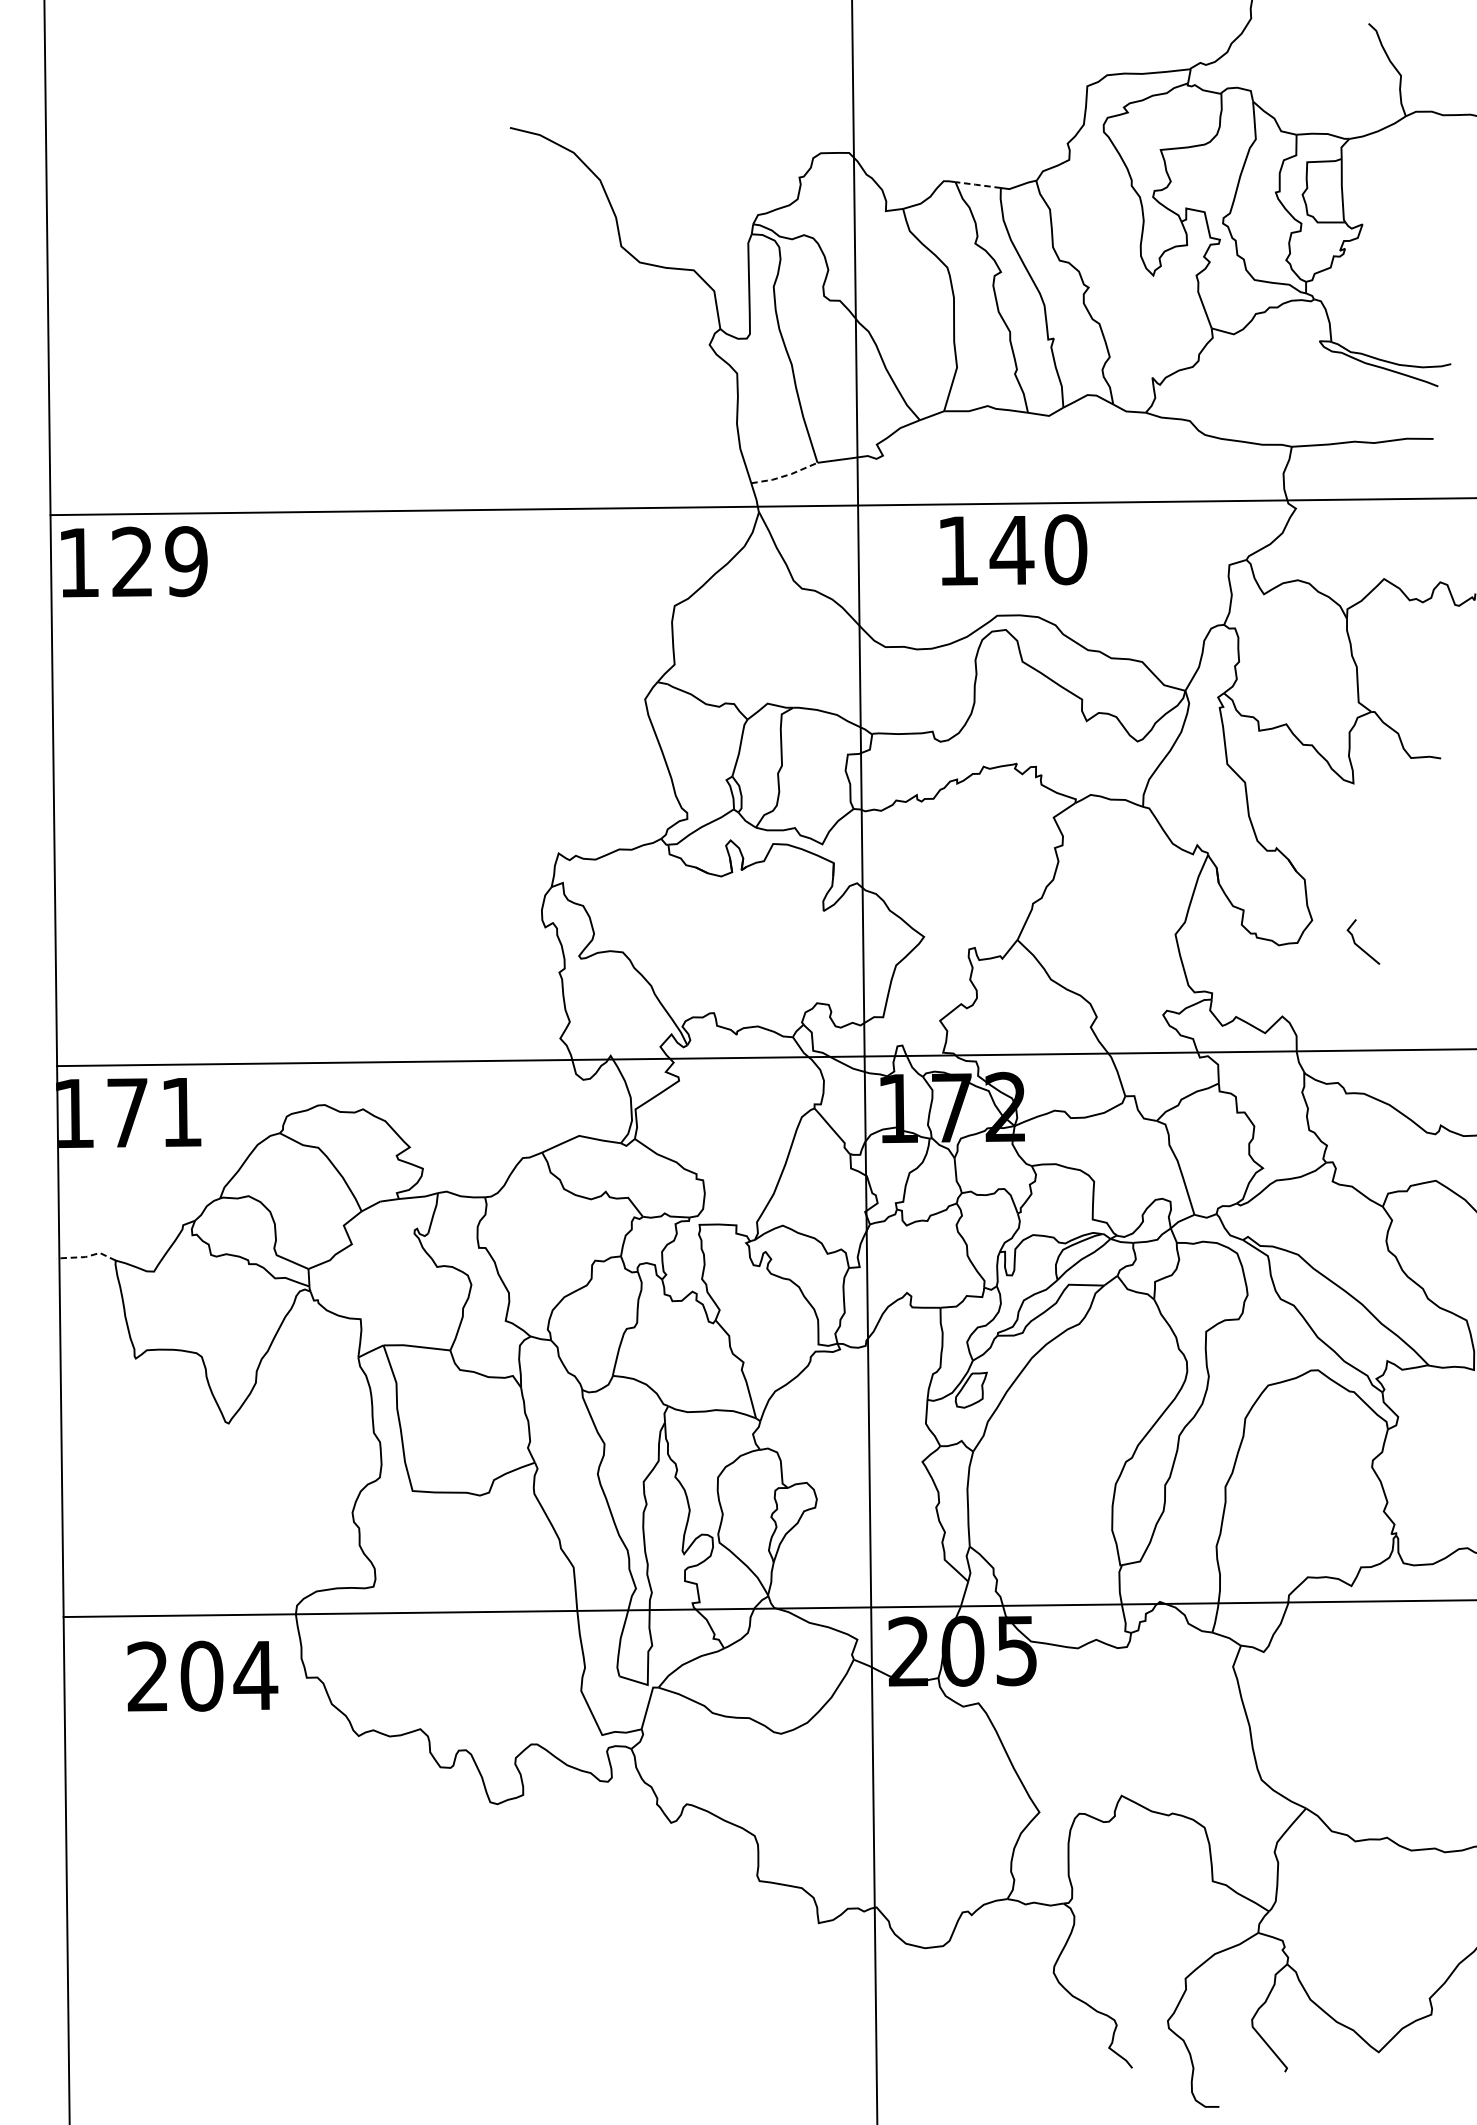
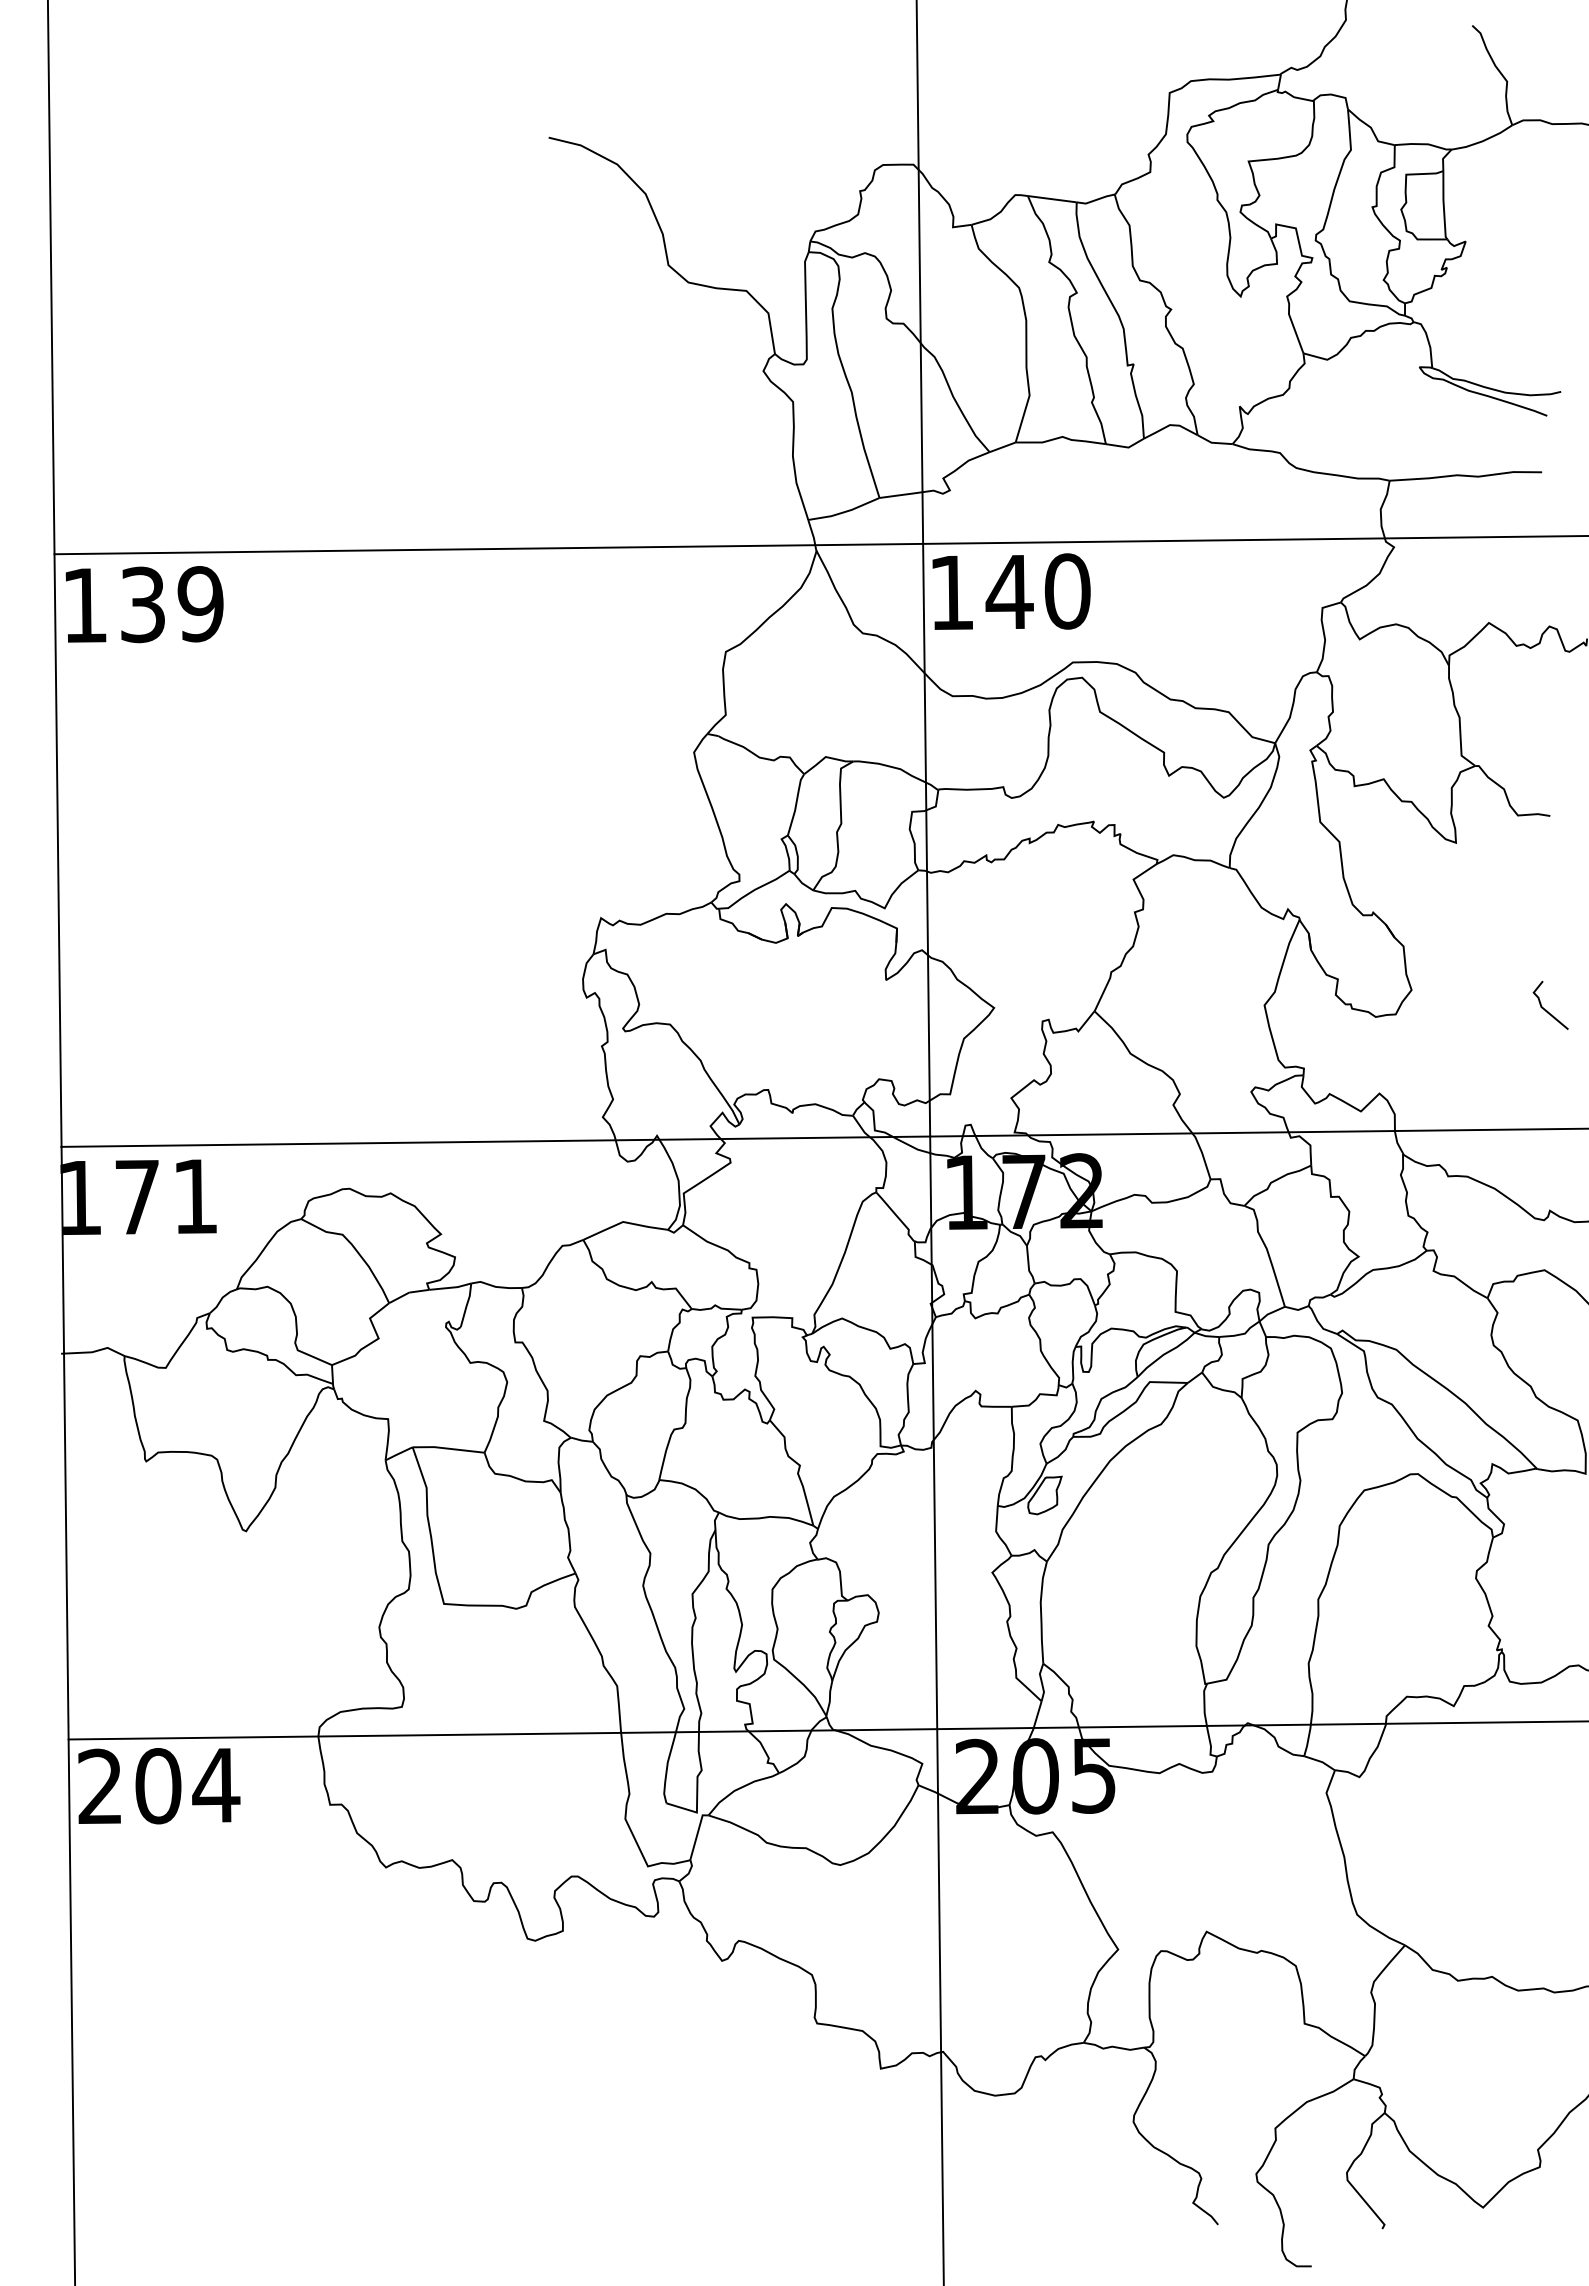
line: (977, 185) -> (1051, 199), dashed -> solid
line: (785, 475) -> (845, 511), dashed -> solid
text: (1013, 549) -> (1011, 591), moved
text: (132, 561) -> (142, 604), 129 -> 139
line: (1359, 945) -> (1546, 1009), moved
line: (86, 1256) -> (93, 1351), dashed -> solid
text: (202, 1676) -> (159, 1786), moved

